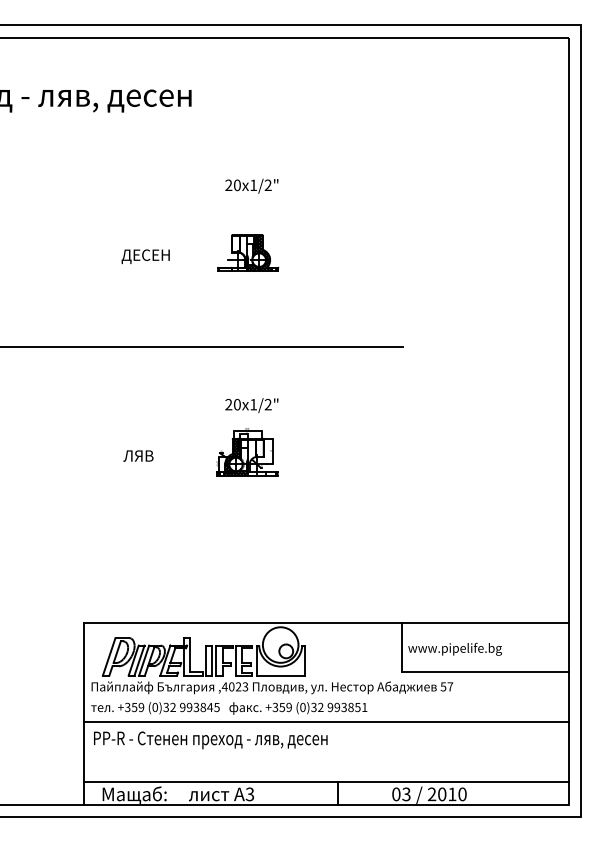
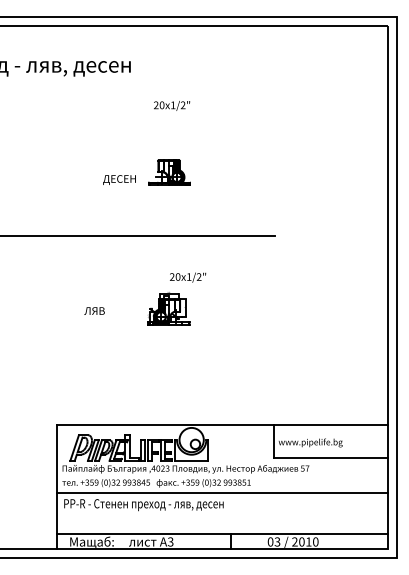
text: (252, 185) -> (172, 105), moved
text: (145, 255) -> (119, 179), moved
text: (252, 405) -> (188, 277), moved

